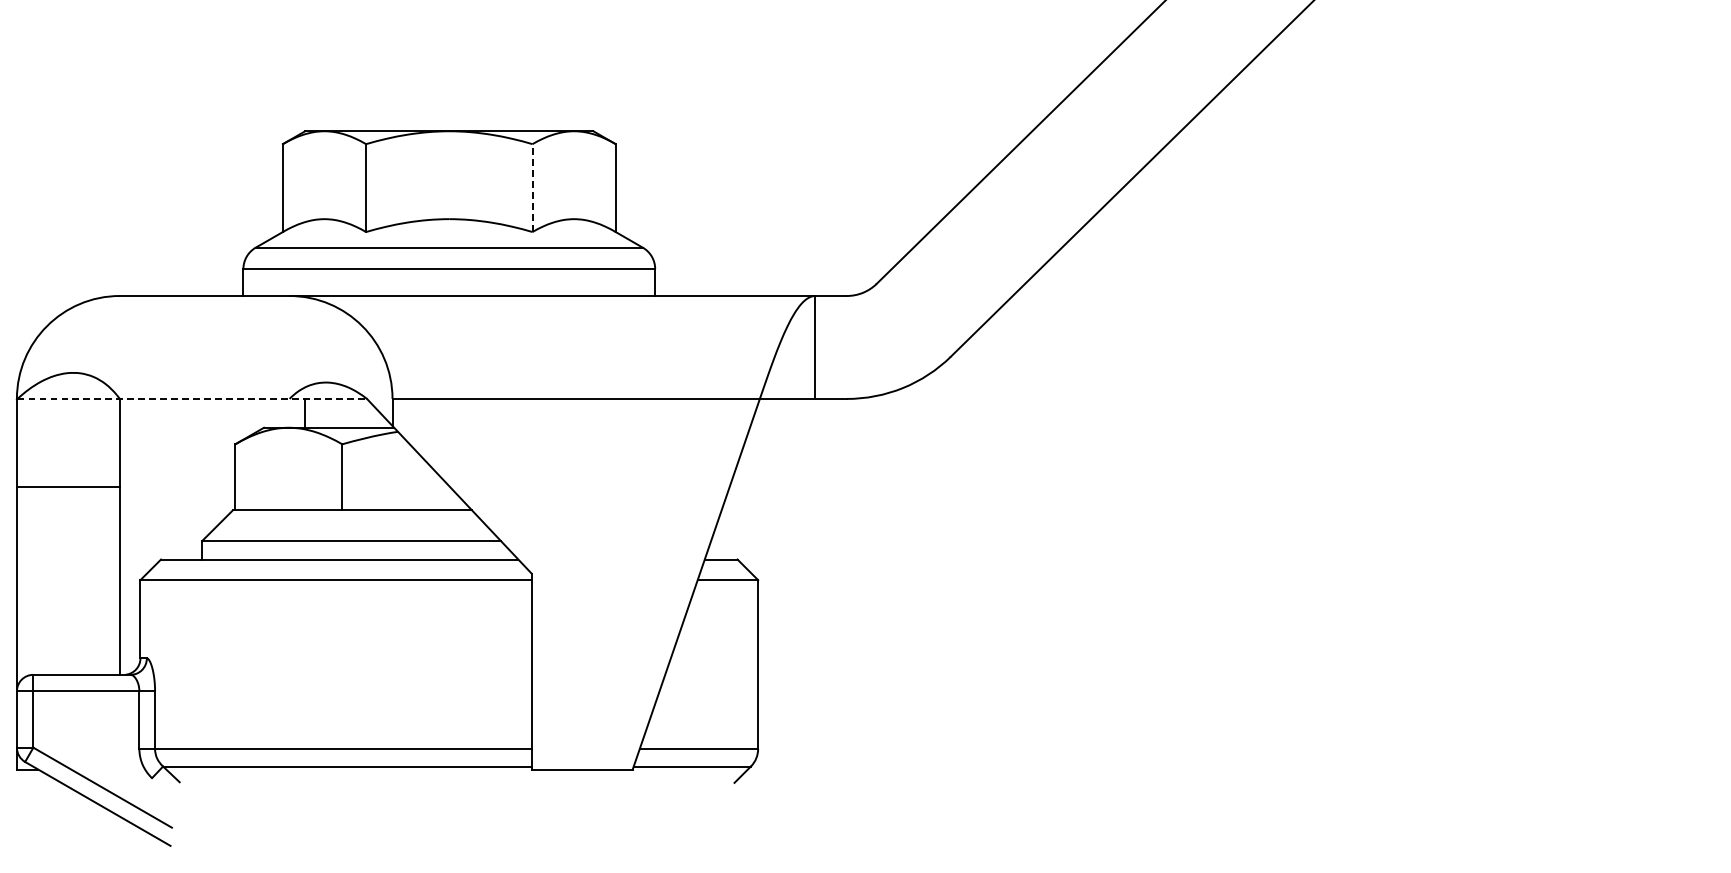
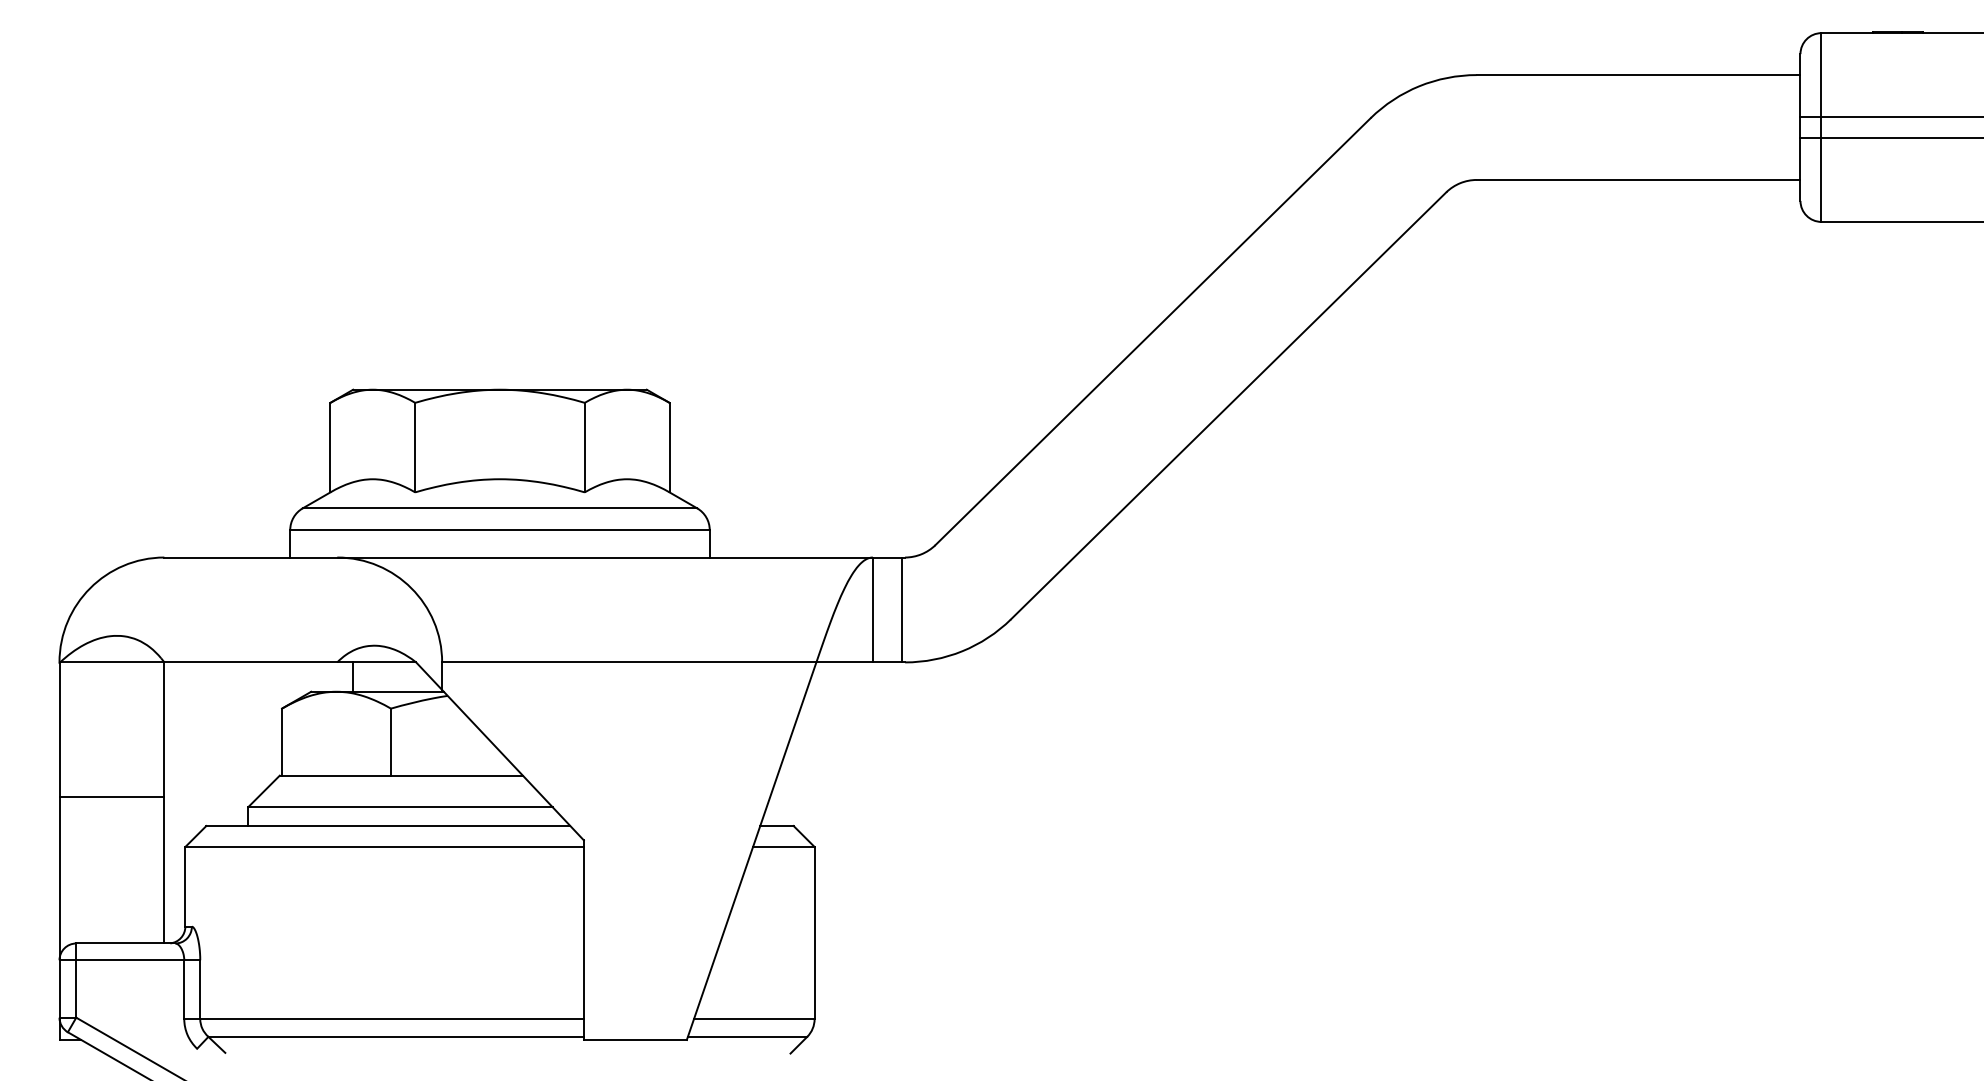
line: (532, 187) -> (584, 447), dashed -> solid
line: (843, 347) -> (901, 609), added
line: (192, 399) -> (238, 662), dashed -> solid
line: (67, 487) -> (111, 796), moved

